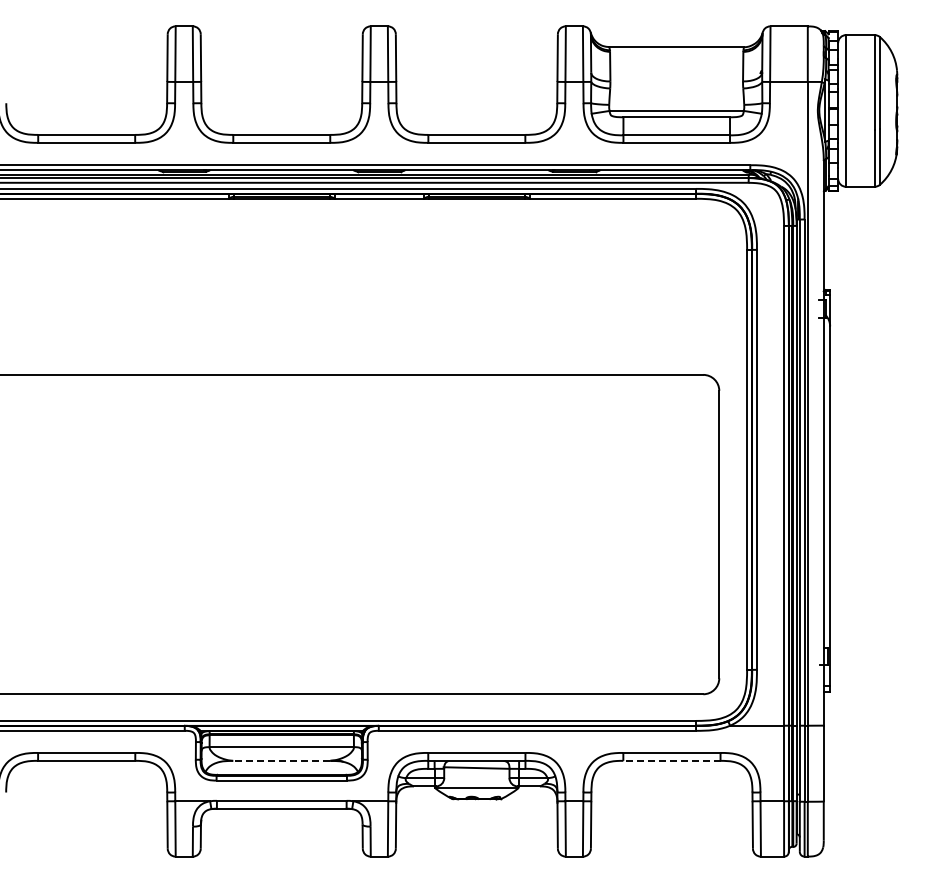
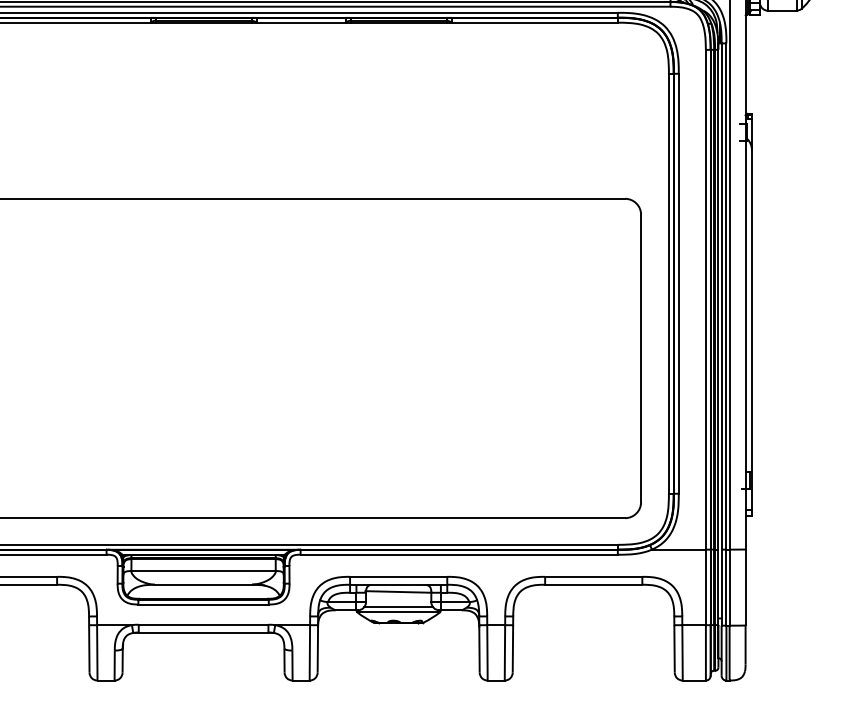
line: (281, 760) -> (203, 584), dashed -> solid
line: (671, 760) -> (593, 584), dashed -> solid
line: (476, 783) -> (398, 607), added

